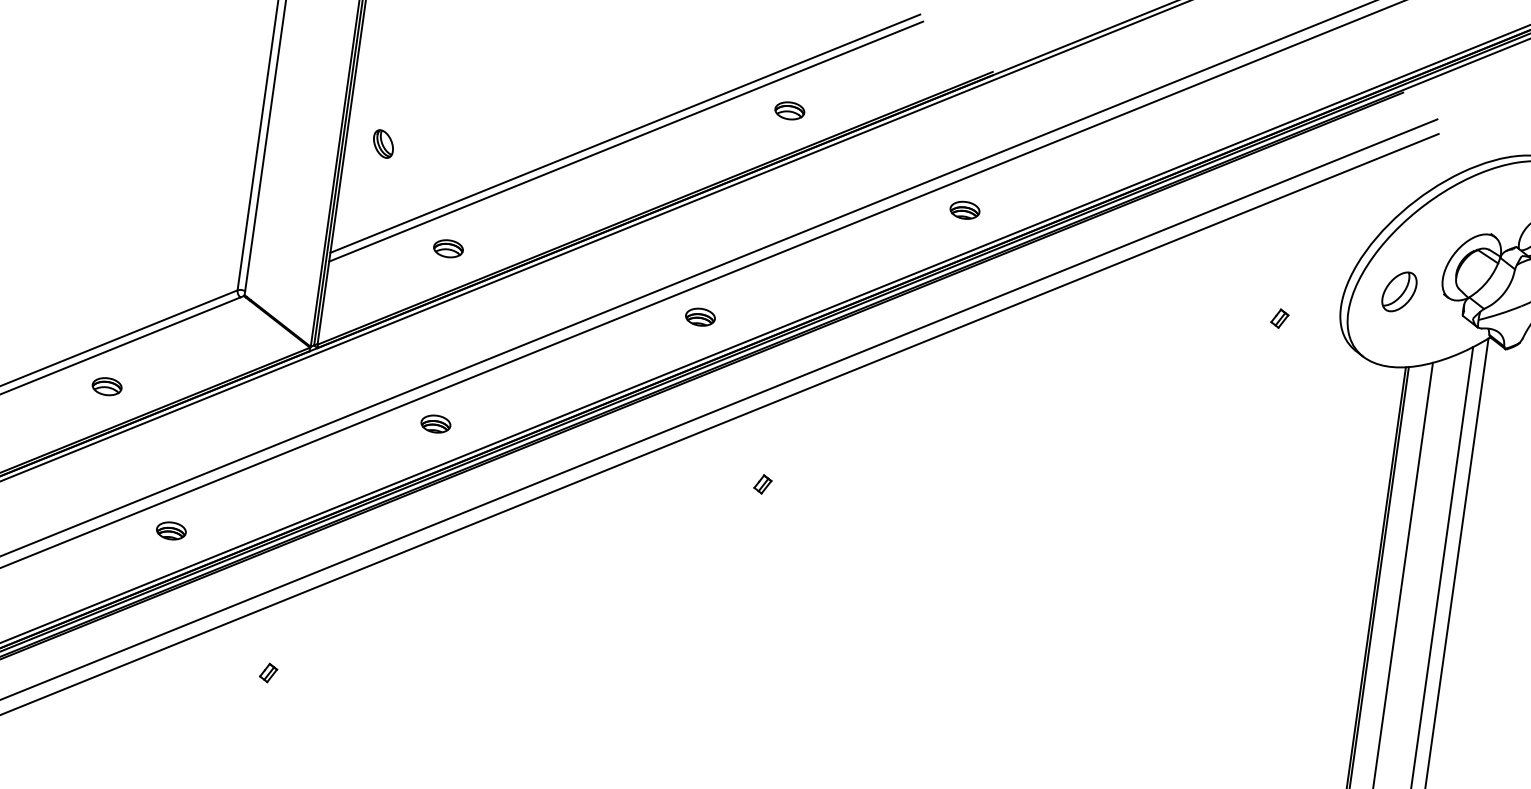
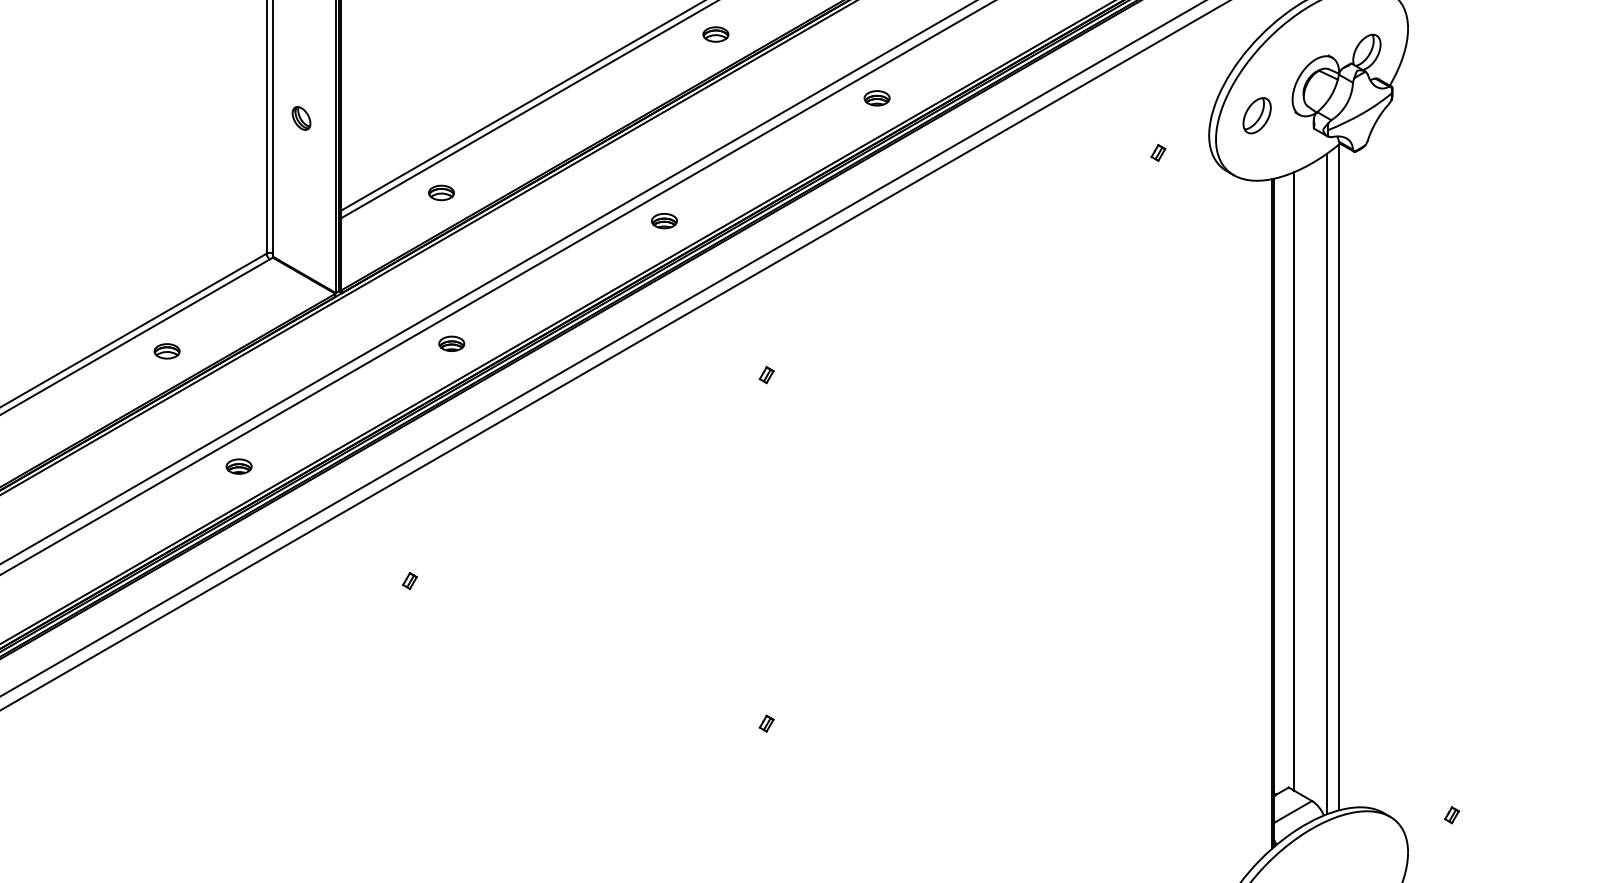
part: (383, 144) -> (301, 118), moved
part: (762, 484) -> (766, 375), moved
part: (267, 673) -> (409, 581), moved

